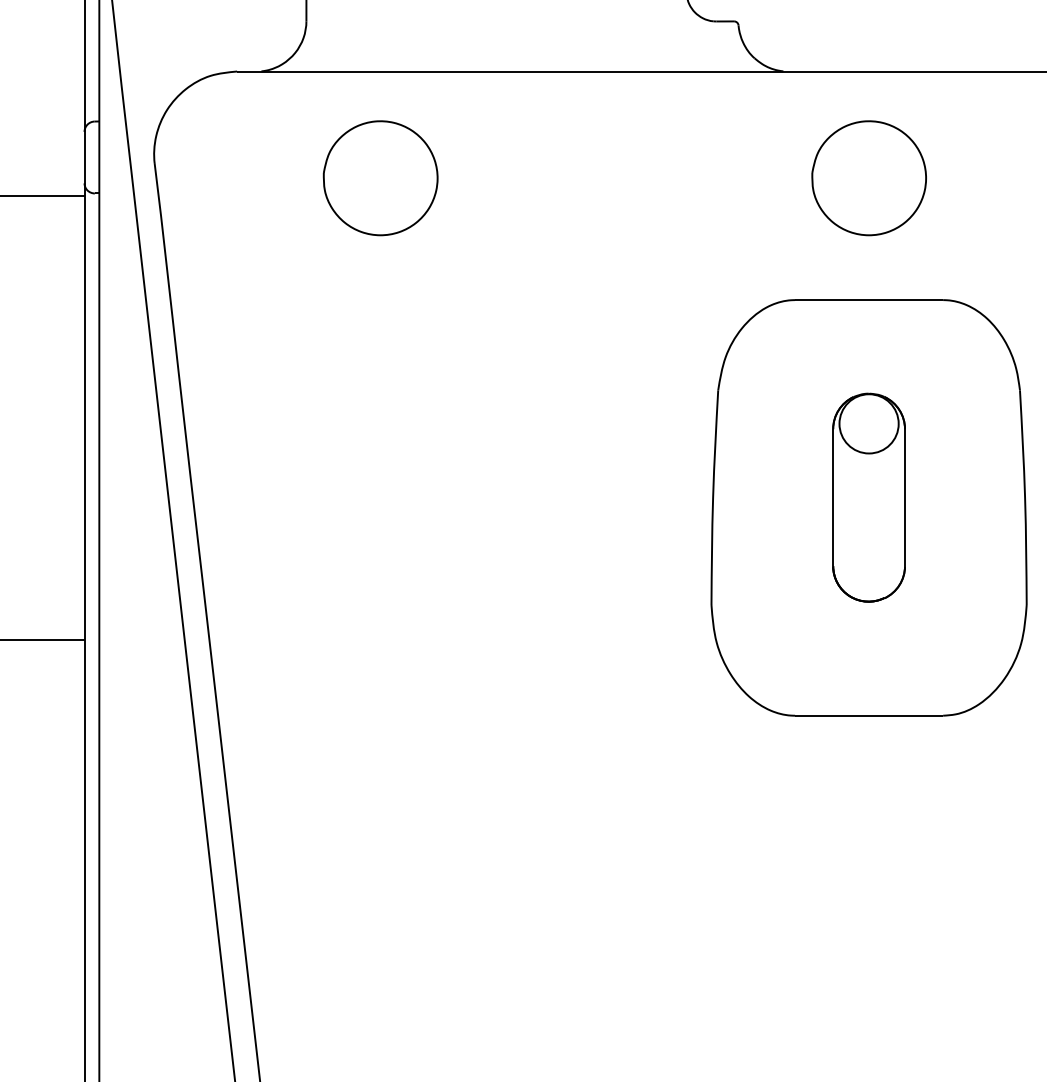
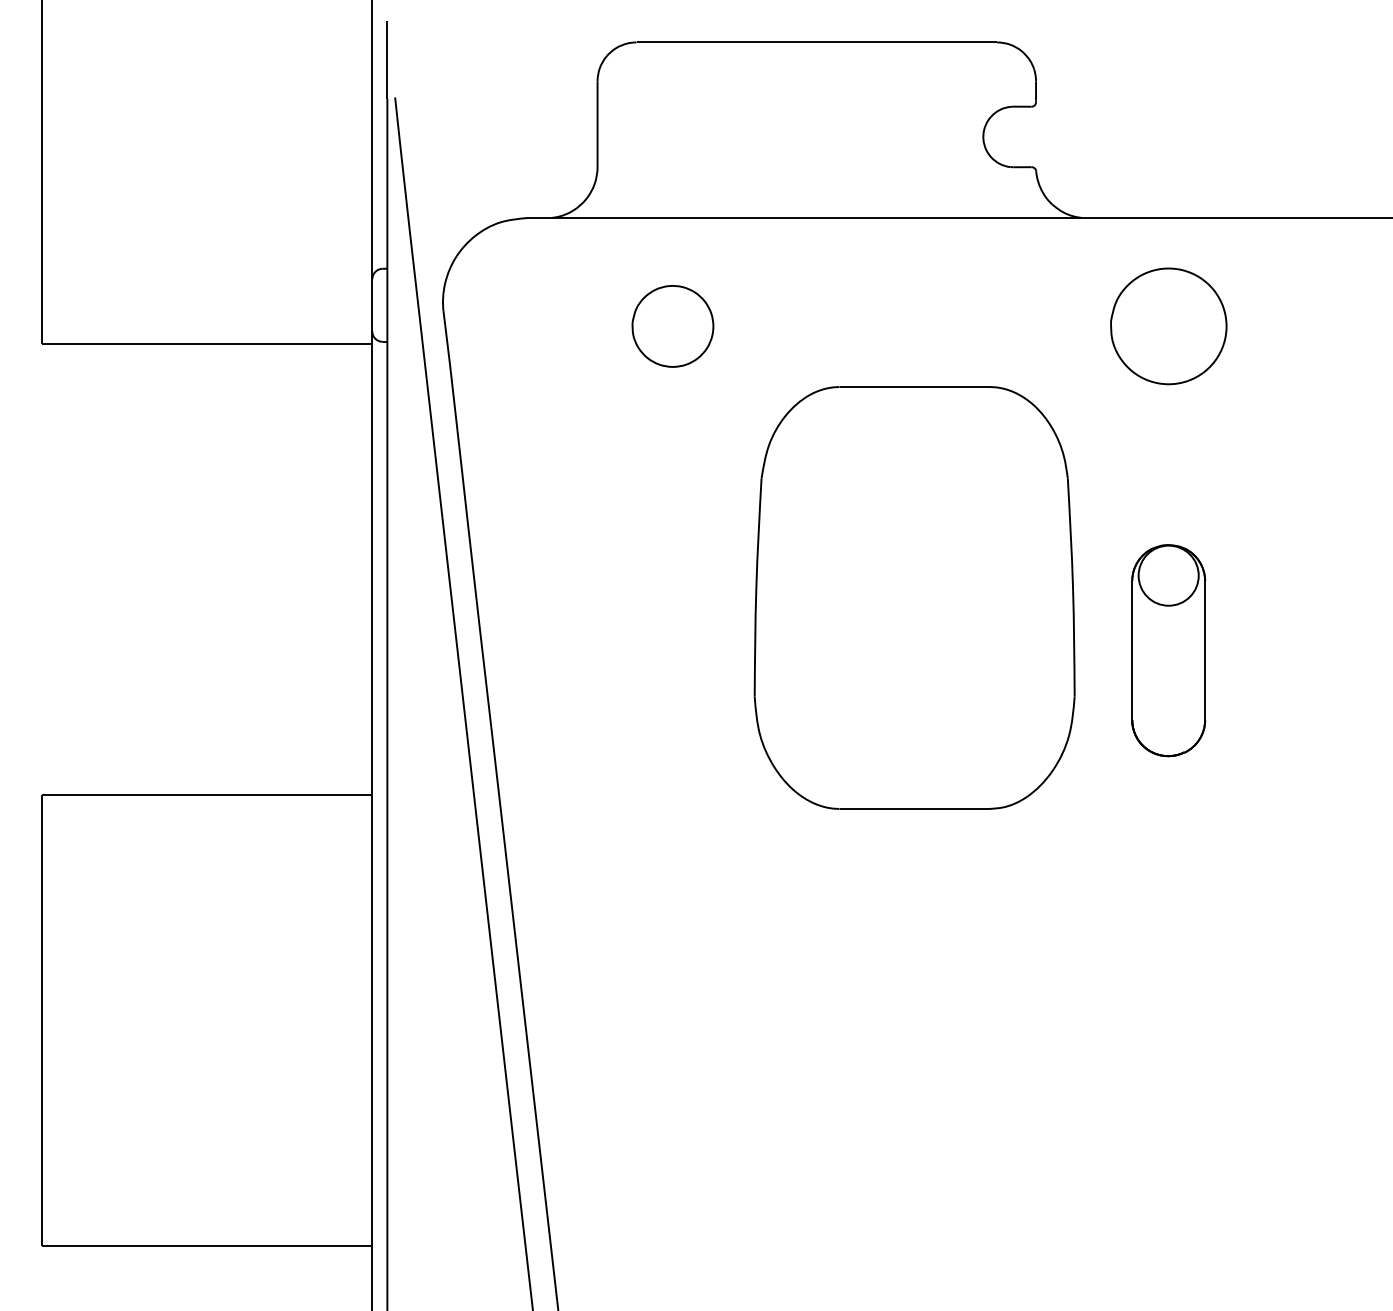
part: (380, 178) -> (672, 326), size x0.7
part: (868, 507) -> (914, 597), moved

